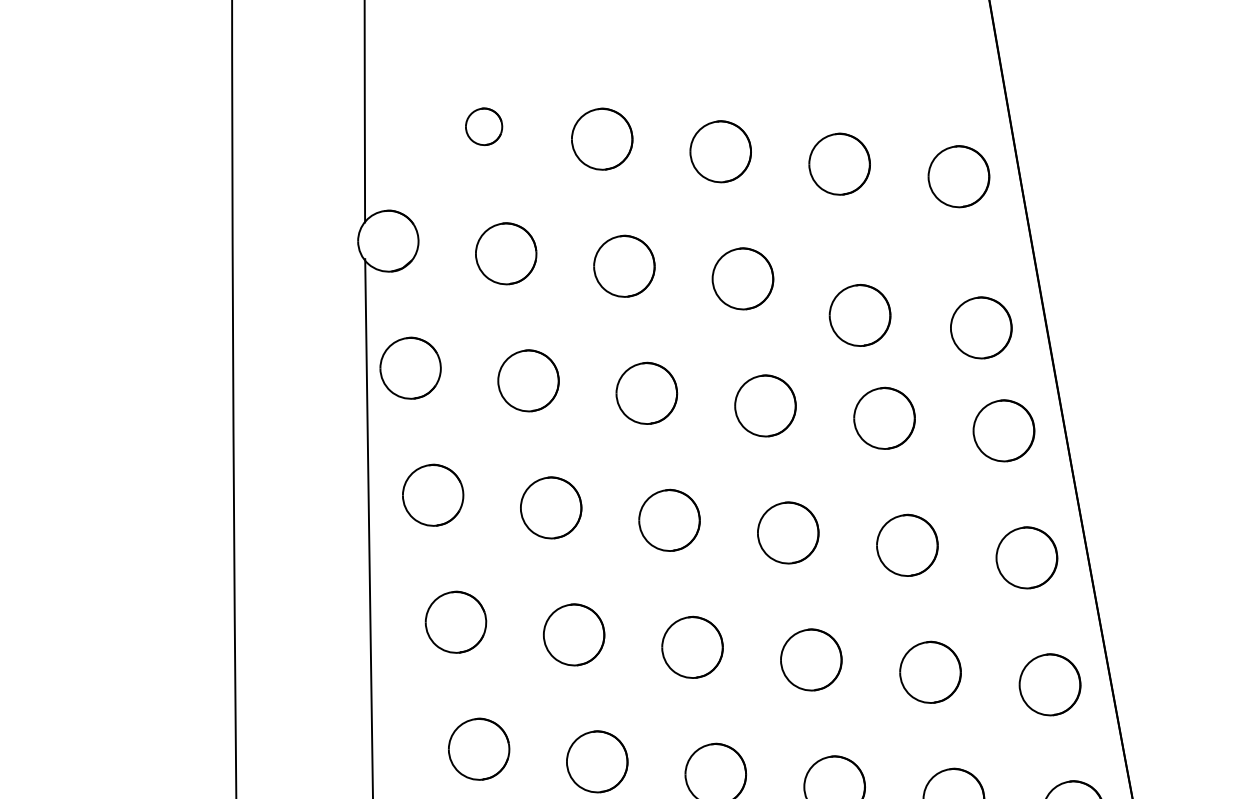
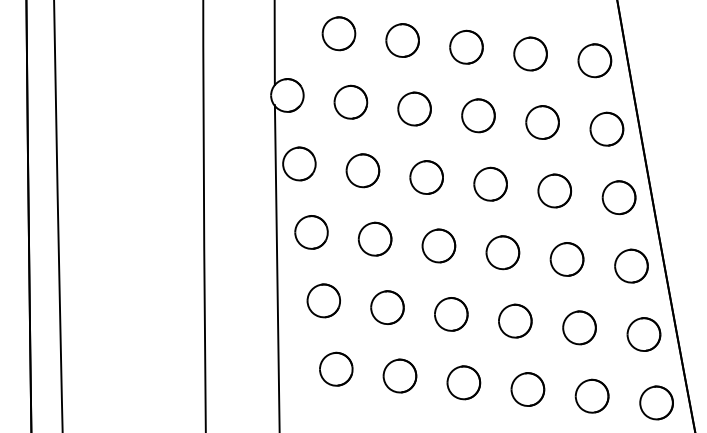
part: (483, 126) -> (338, 33), size x1.67
part: (859, 315) -> (542, 122), moved
part: (980, 326) -> (606, 128), moved

